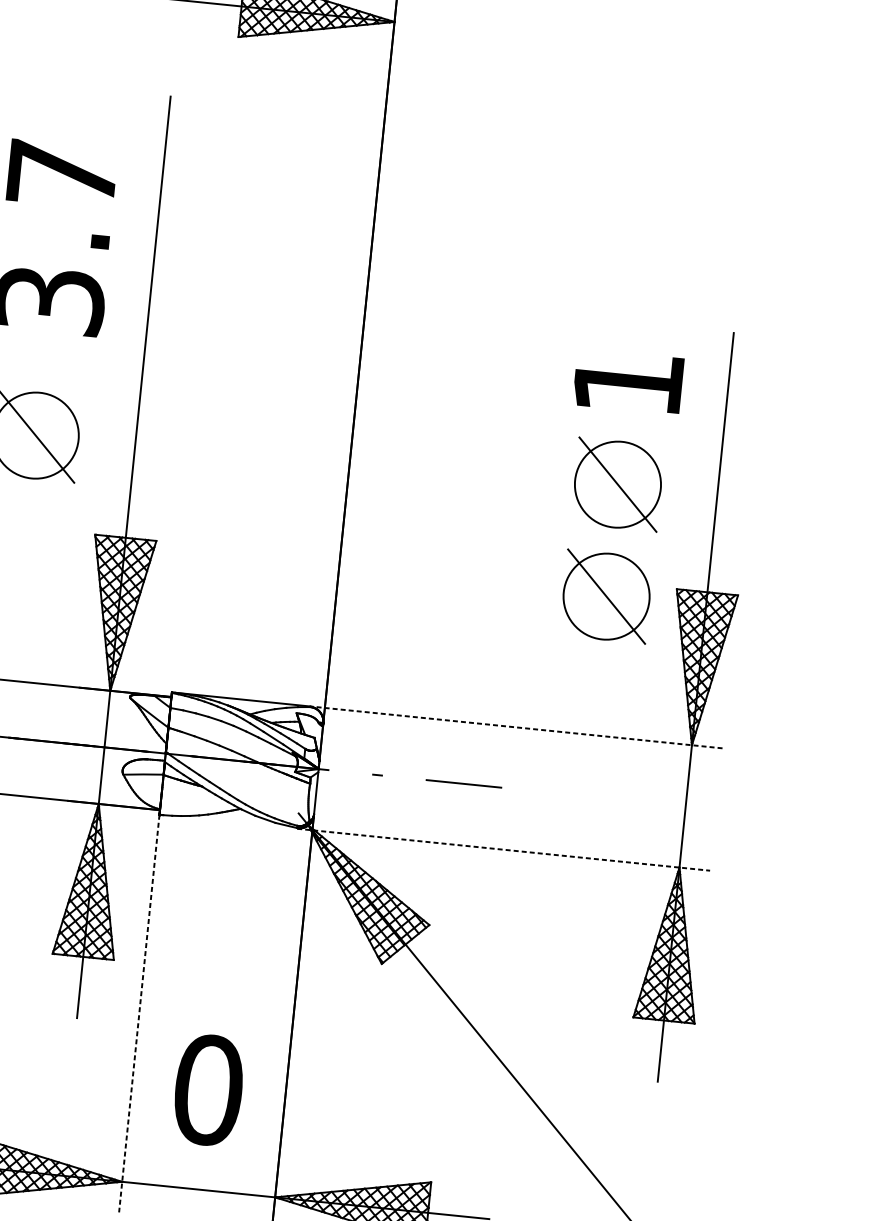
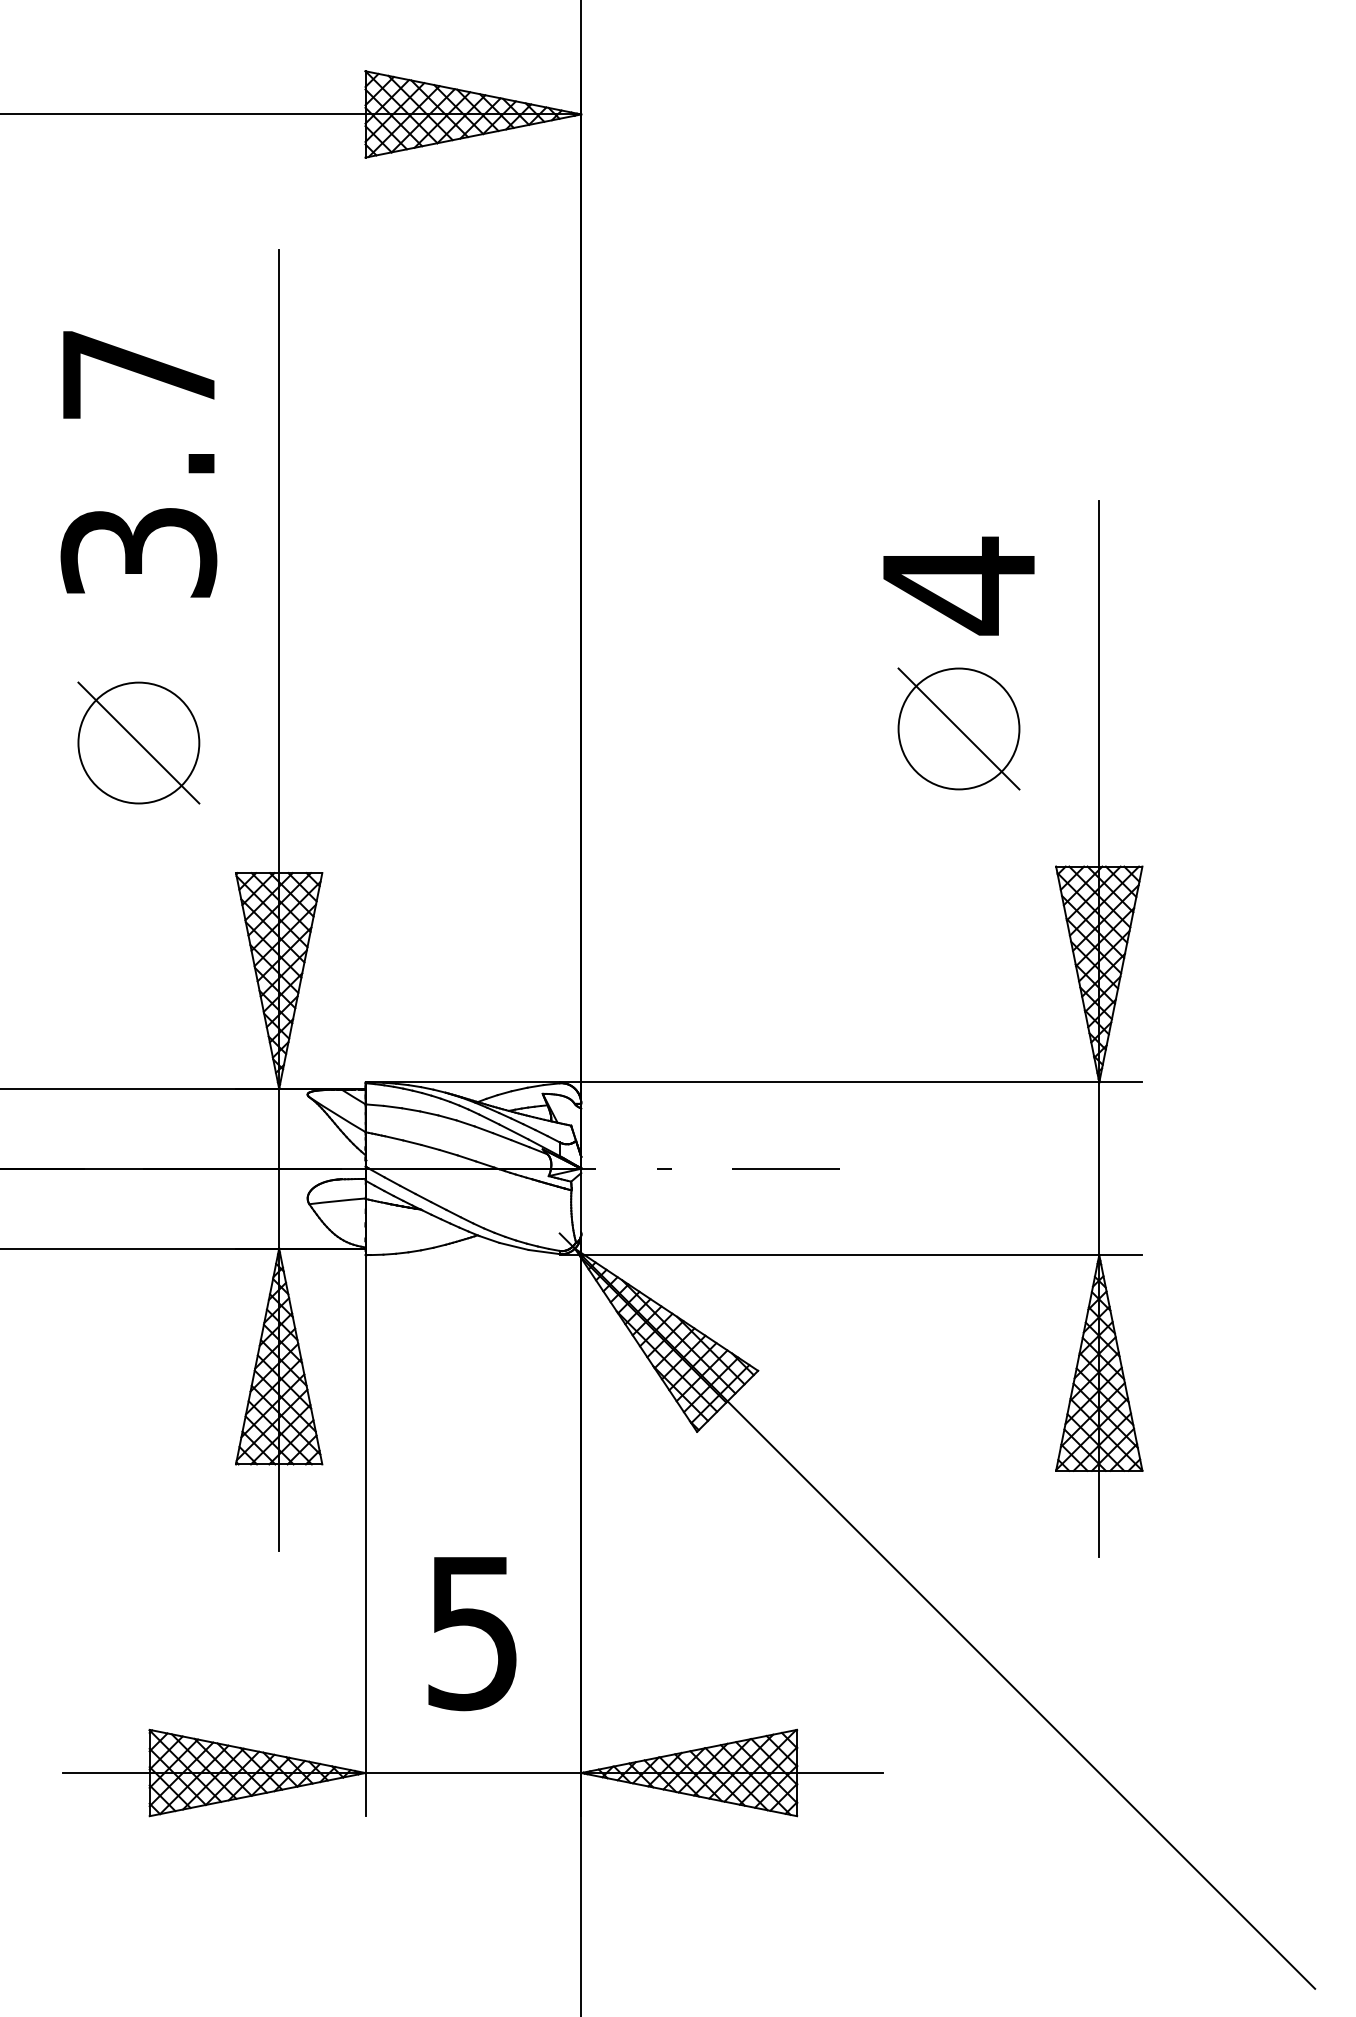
text: (627, 382) -> (958, 585), 1 -> 4
part: (606, 596) -> (958, 886), removed
line: (515, 727) -> (850, 1082), dashed -> solid
line: (503, 850) -> (851, 1255), dashed -> solid
line: (139, 1013) -> (365, 1535), dashed -> solid
text: (208, 1090) -> (473, 1632), 0 -> 5

